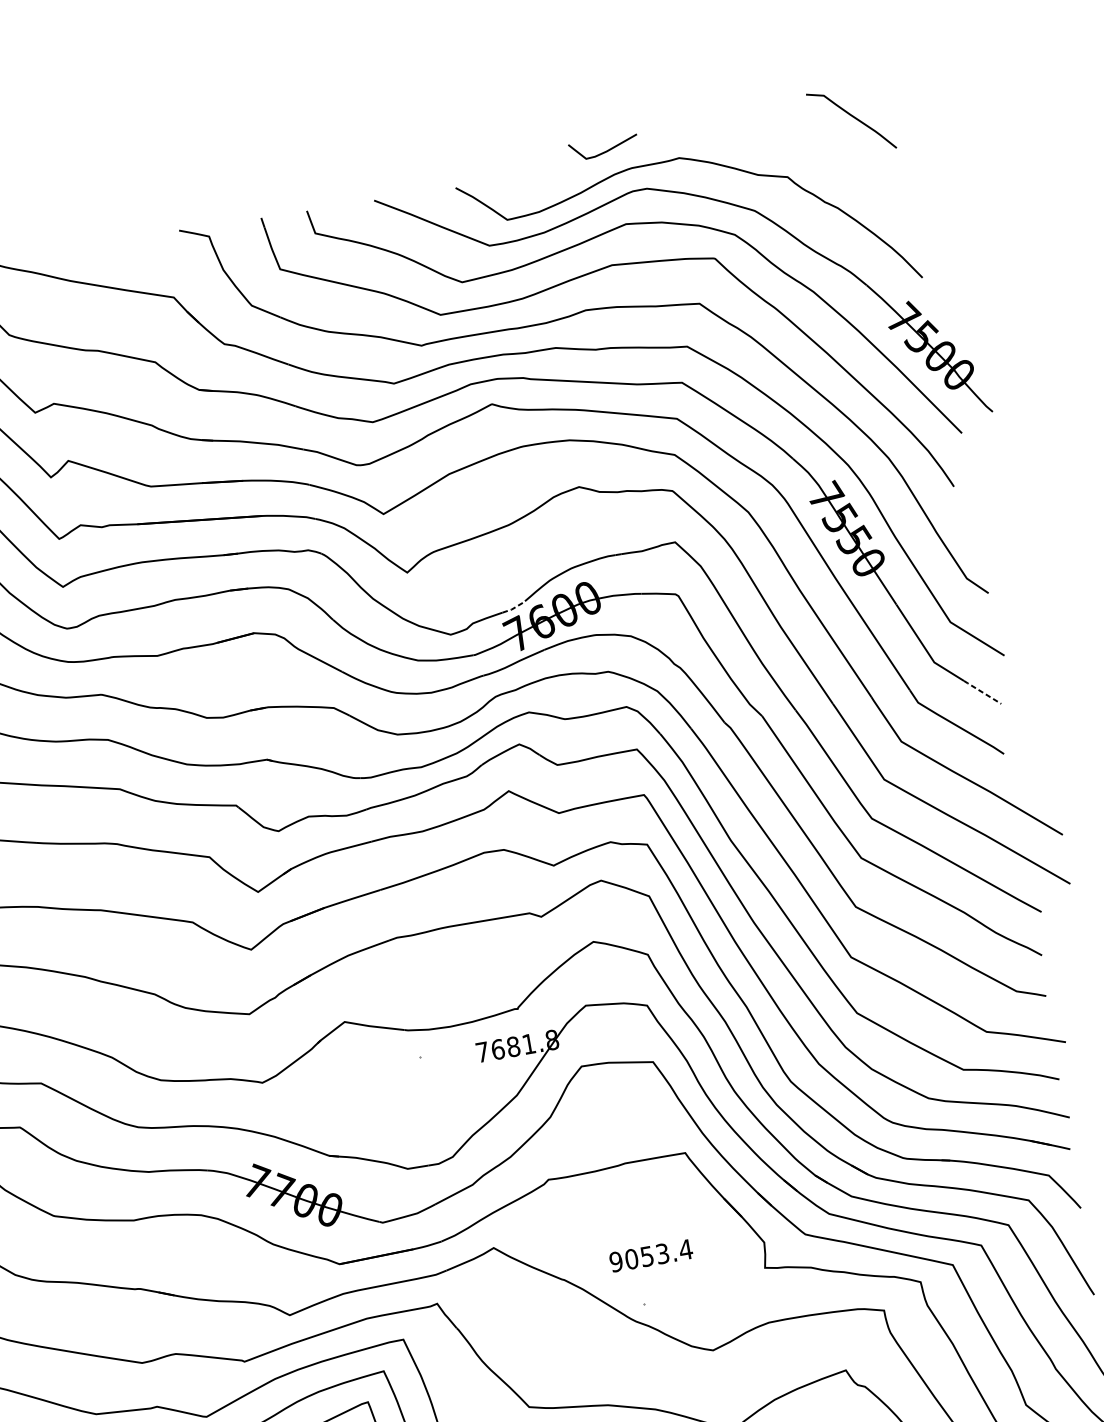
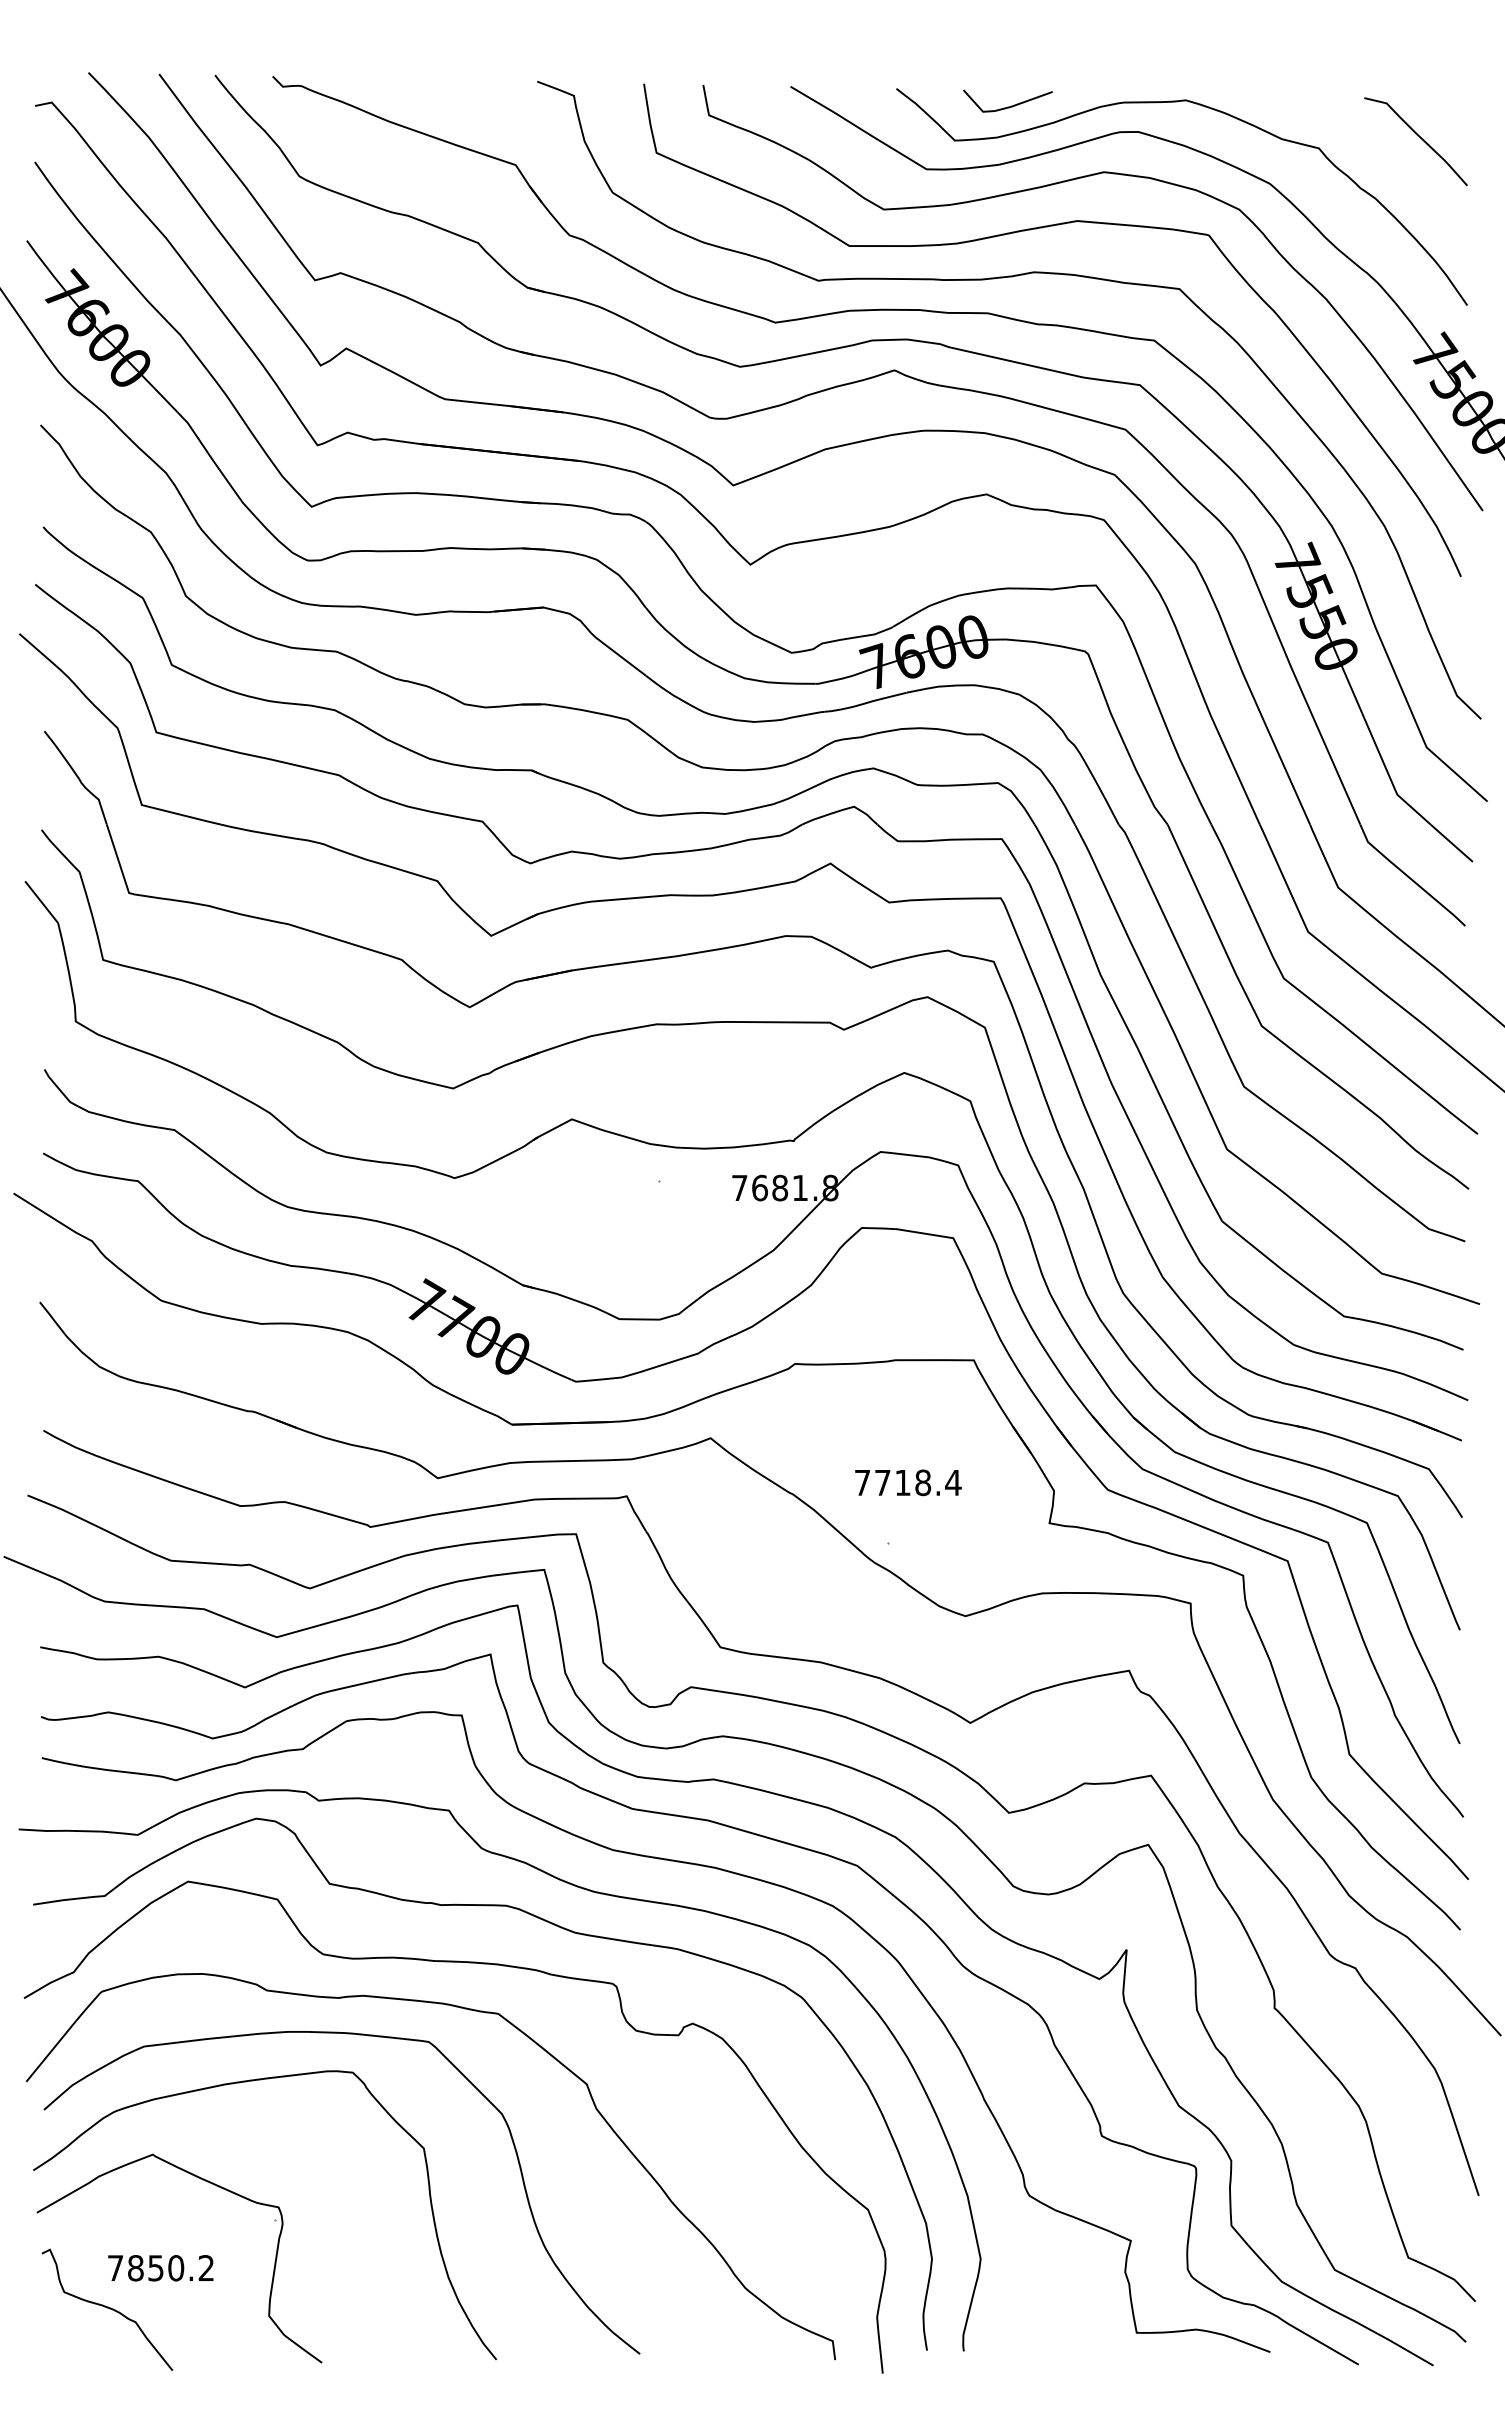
curve: (853, 117) -> (1419, 137), moved
curve: (604, 151) -> (1007, 106), moved
line: (514, 608) -> (878, 633), dashed -> solid
line: (982, 691) -> (1451, 842), dashed -> solid
text: (639, 1257) -> (892, 1482), 9053.4 -> 7718.4

